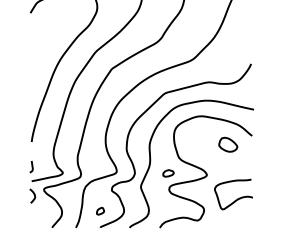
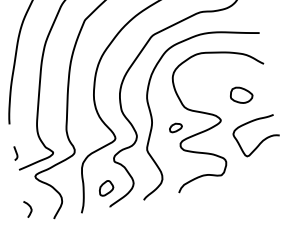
part: (228, 144) -> (241, 94), moved
curve: (33, 194) -> (28, 206), moved
part: (100, 210) -> (105, 187), size x1.67

